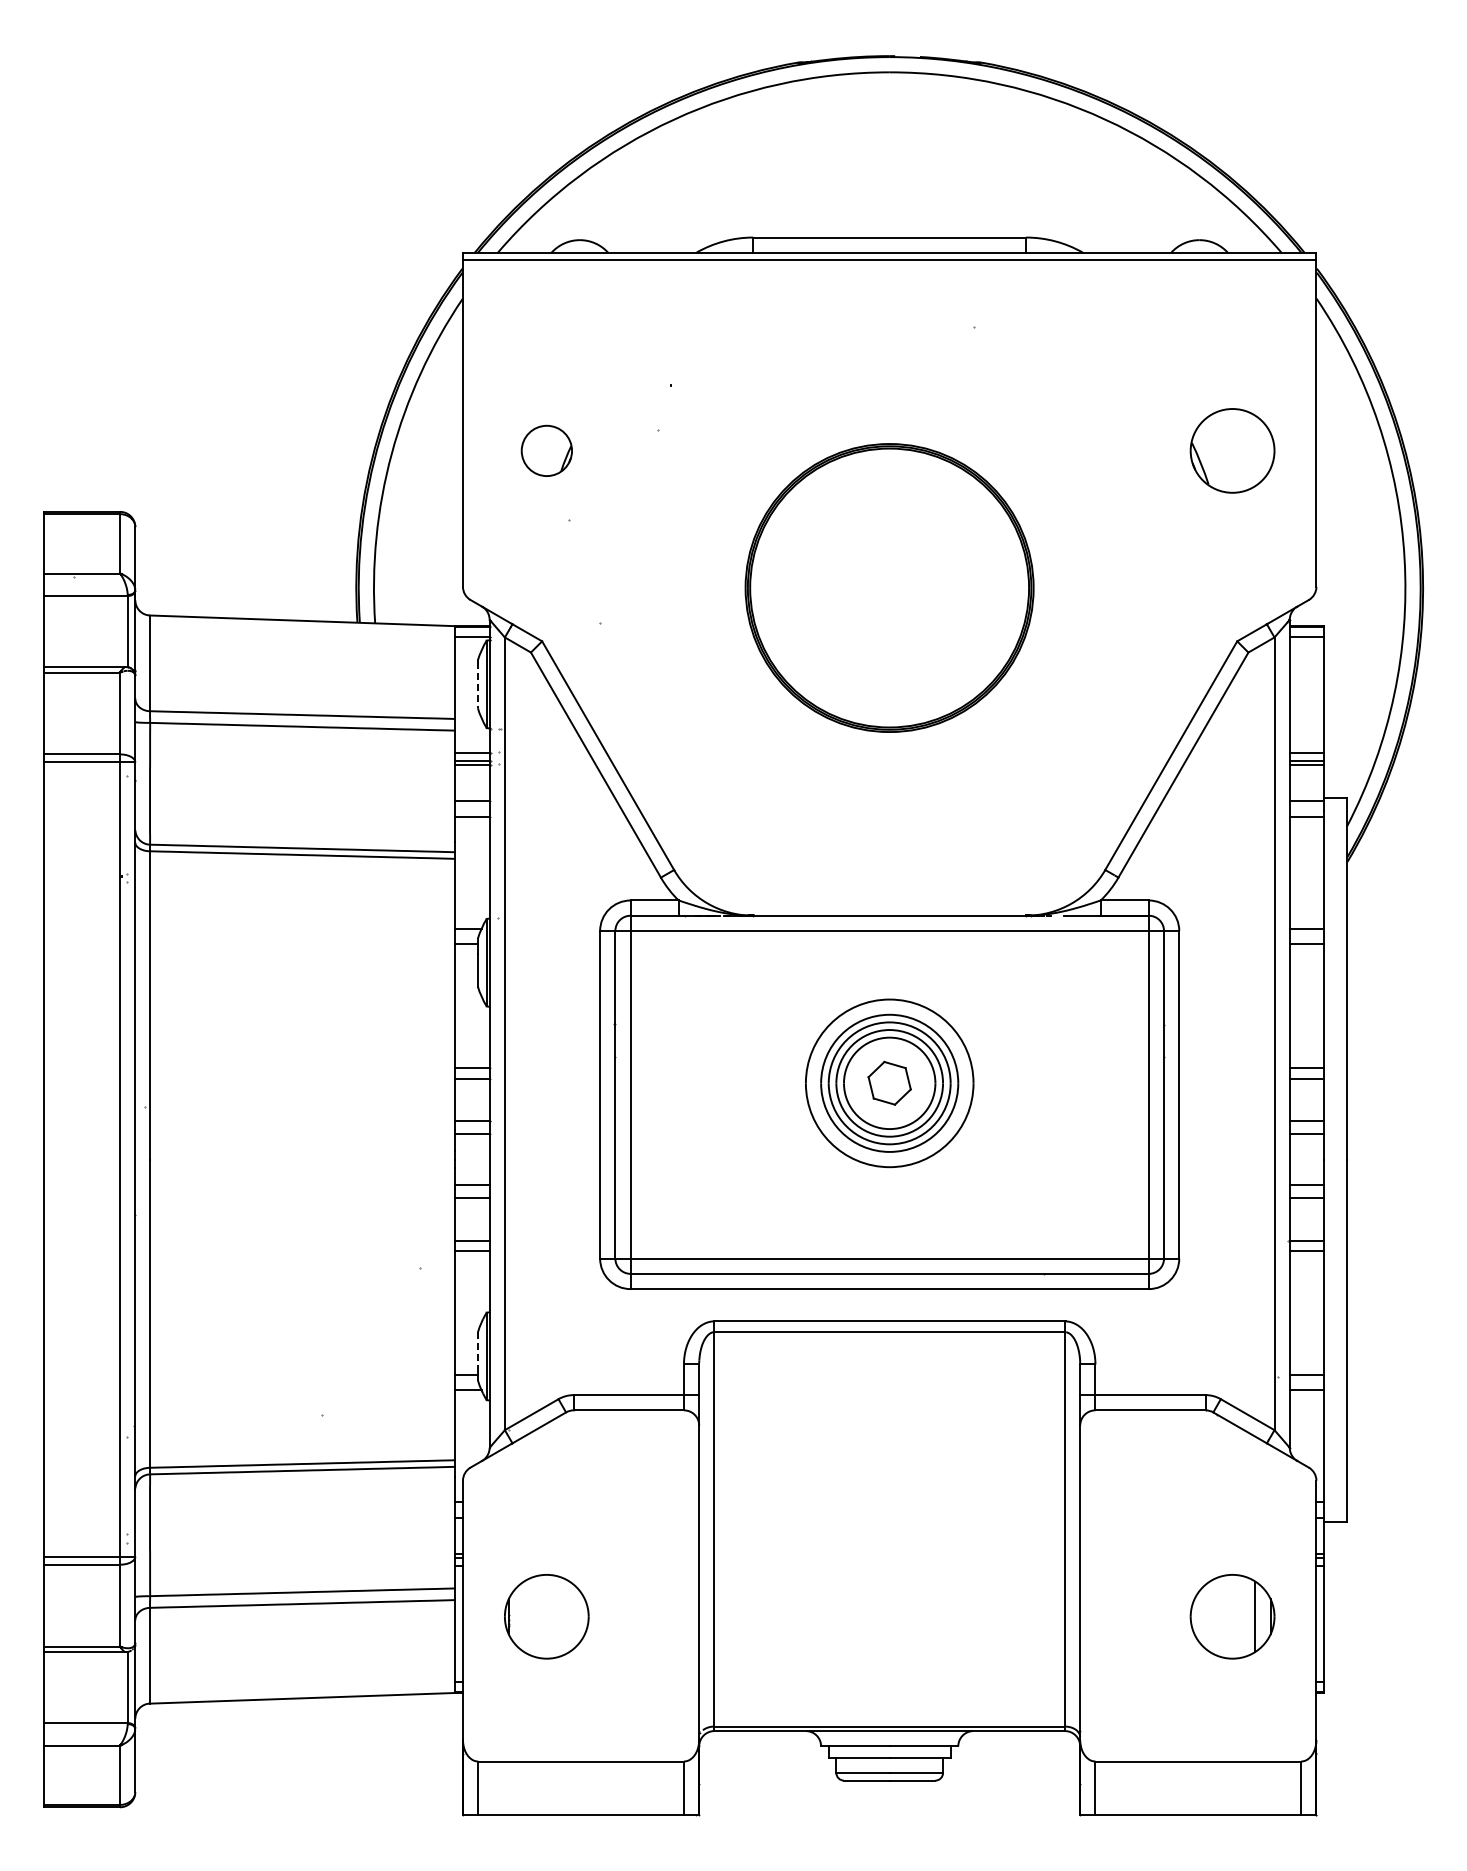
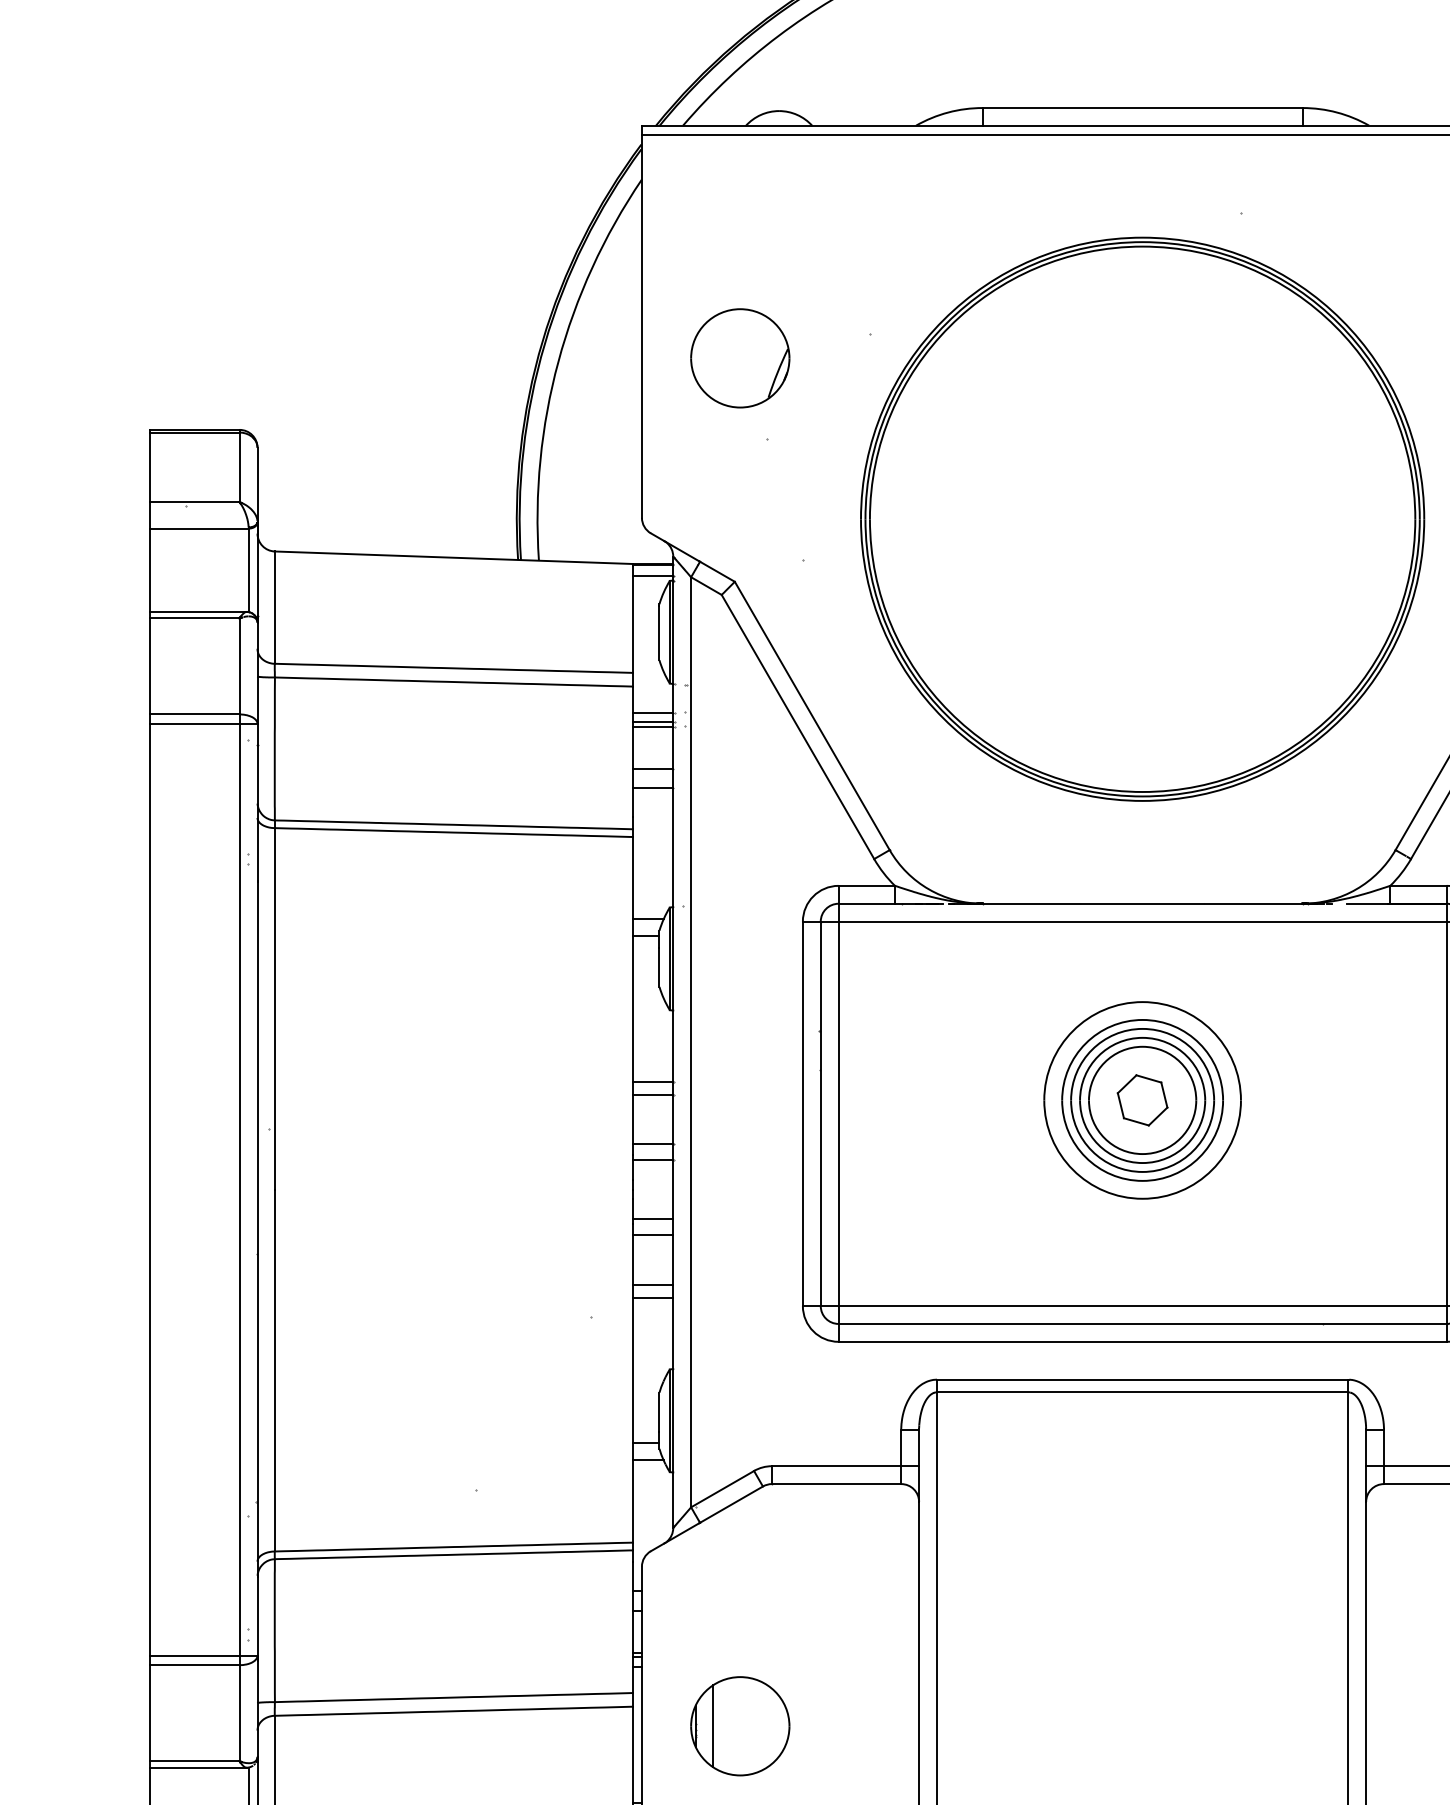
part: (546, 450) -> (739, 357), size x1.67
part: (889, 587) -> (1142, 518), size x1.67
line: (477, 685) -> (658, 633), dashed -> solid
line: (477, 1348) -> (658, 1411), dashed -> solid
line: (523, 1616) -> (712, 1725), added

